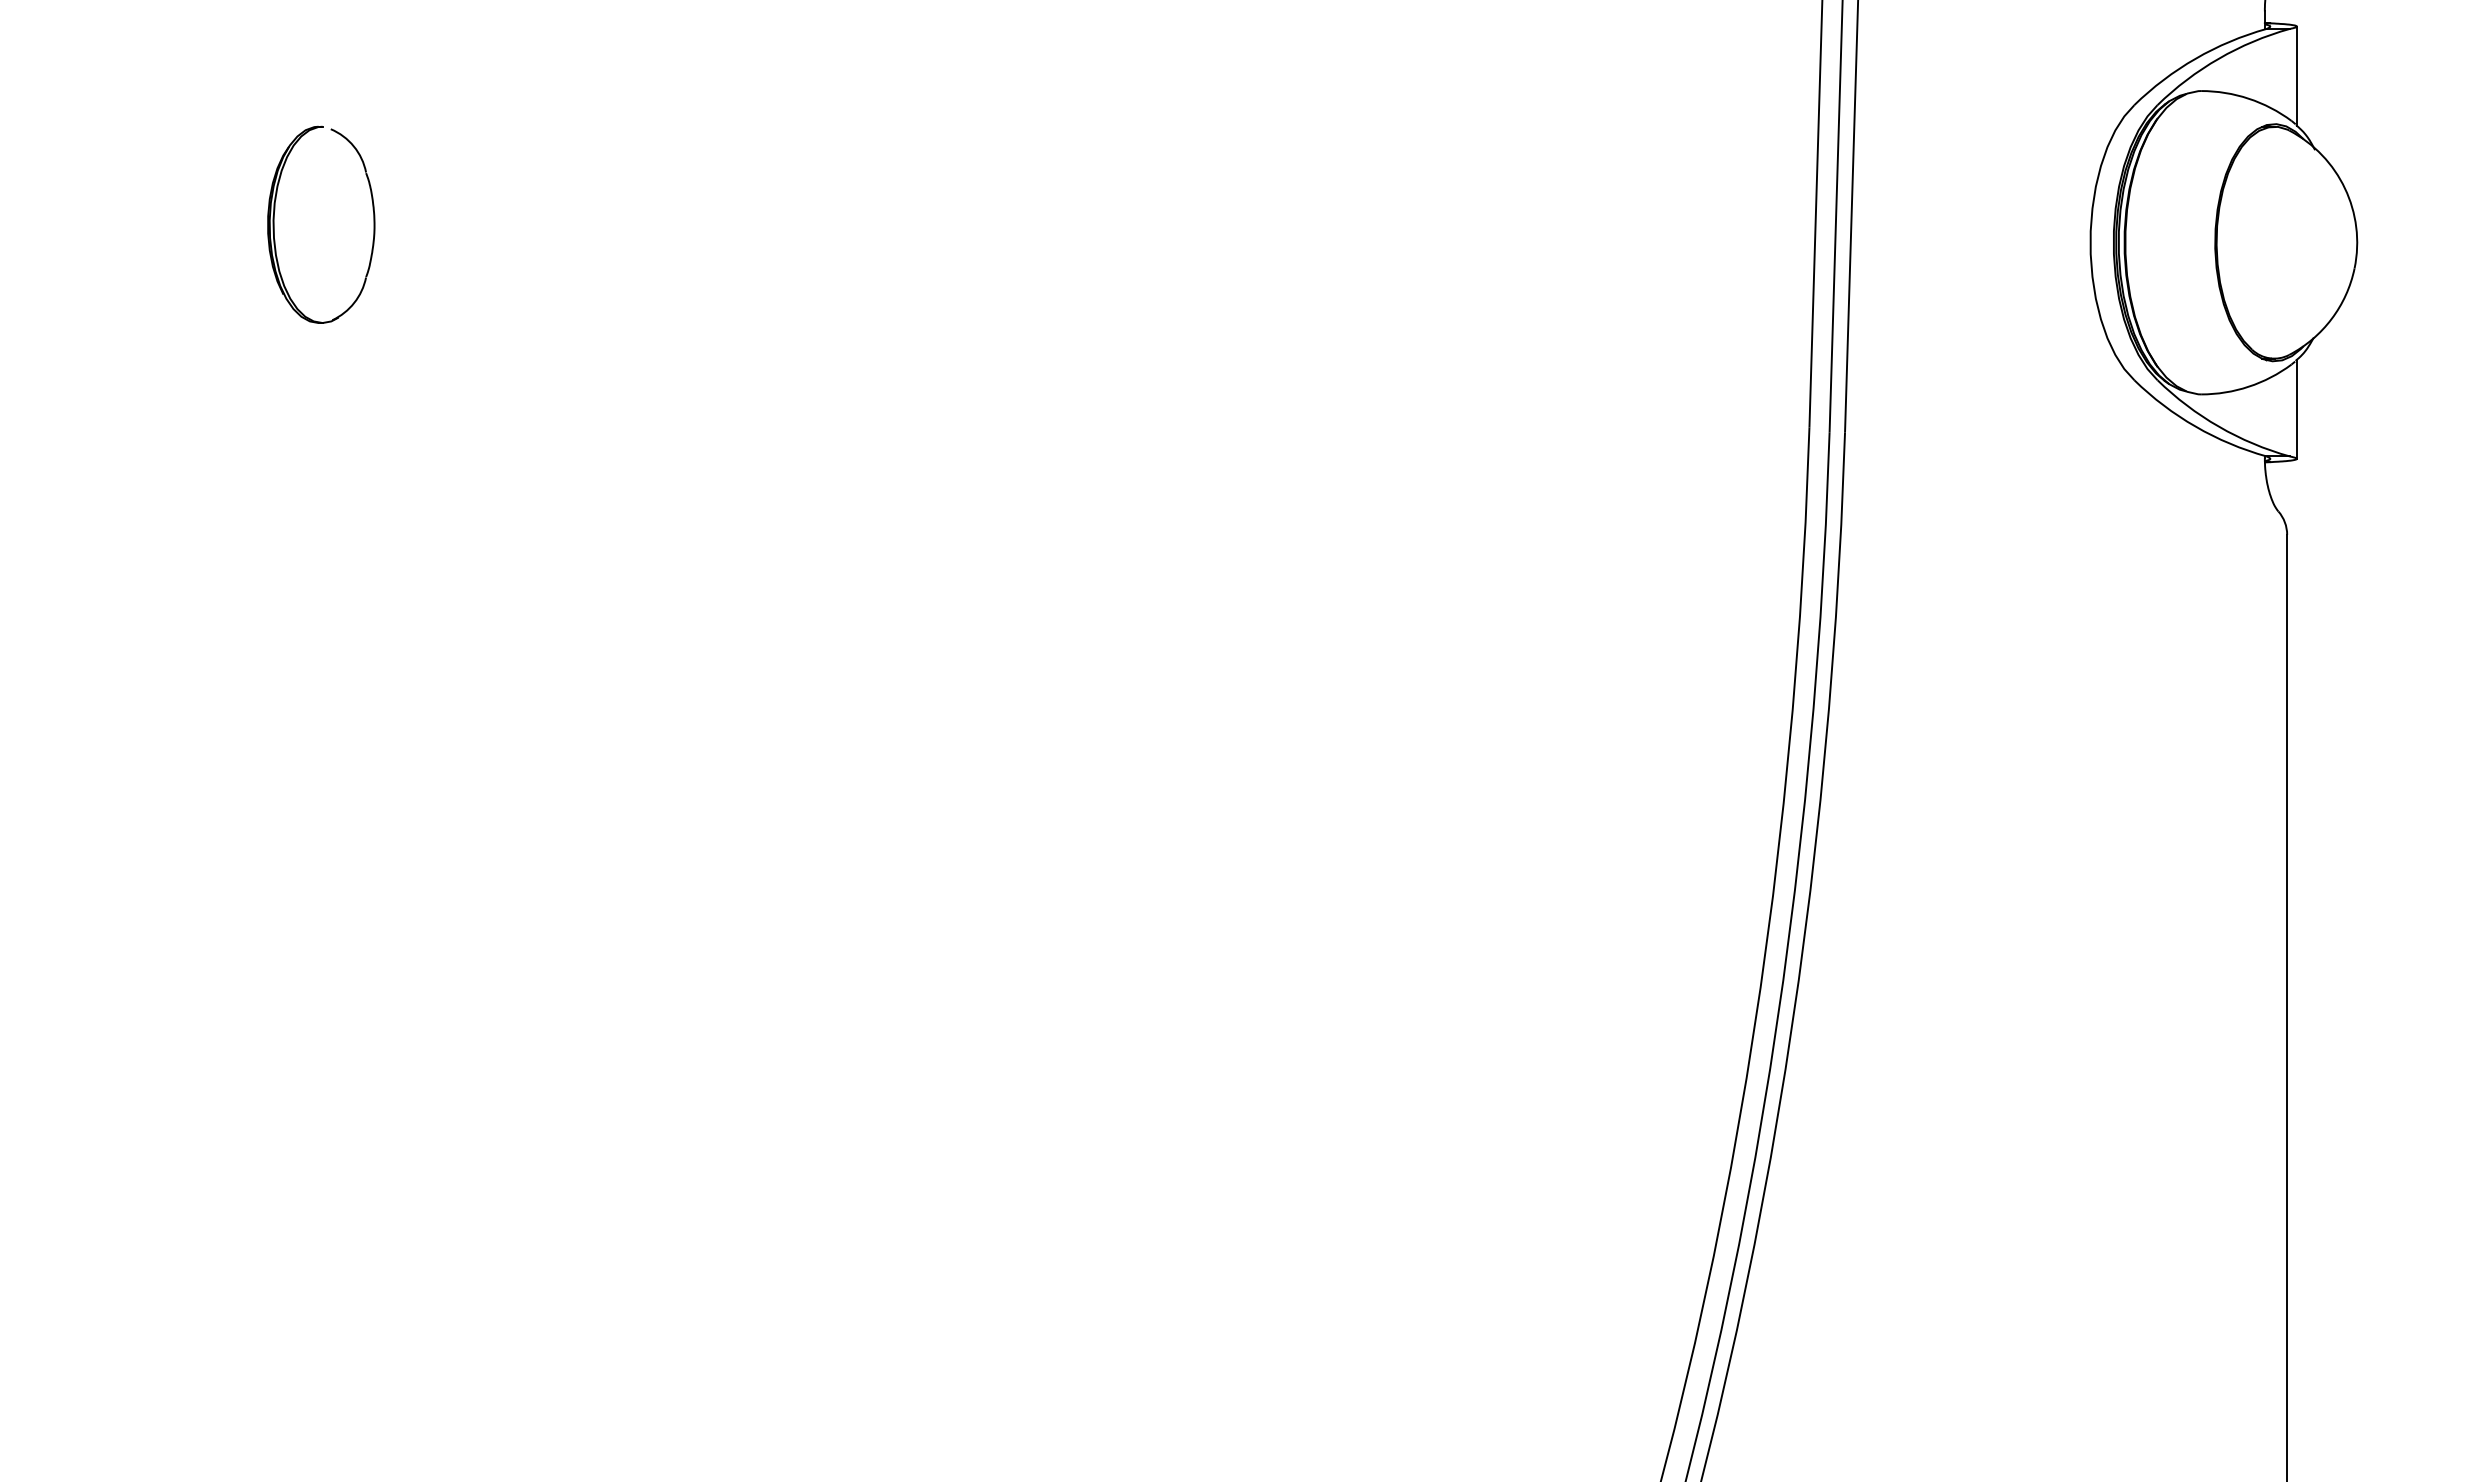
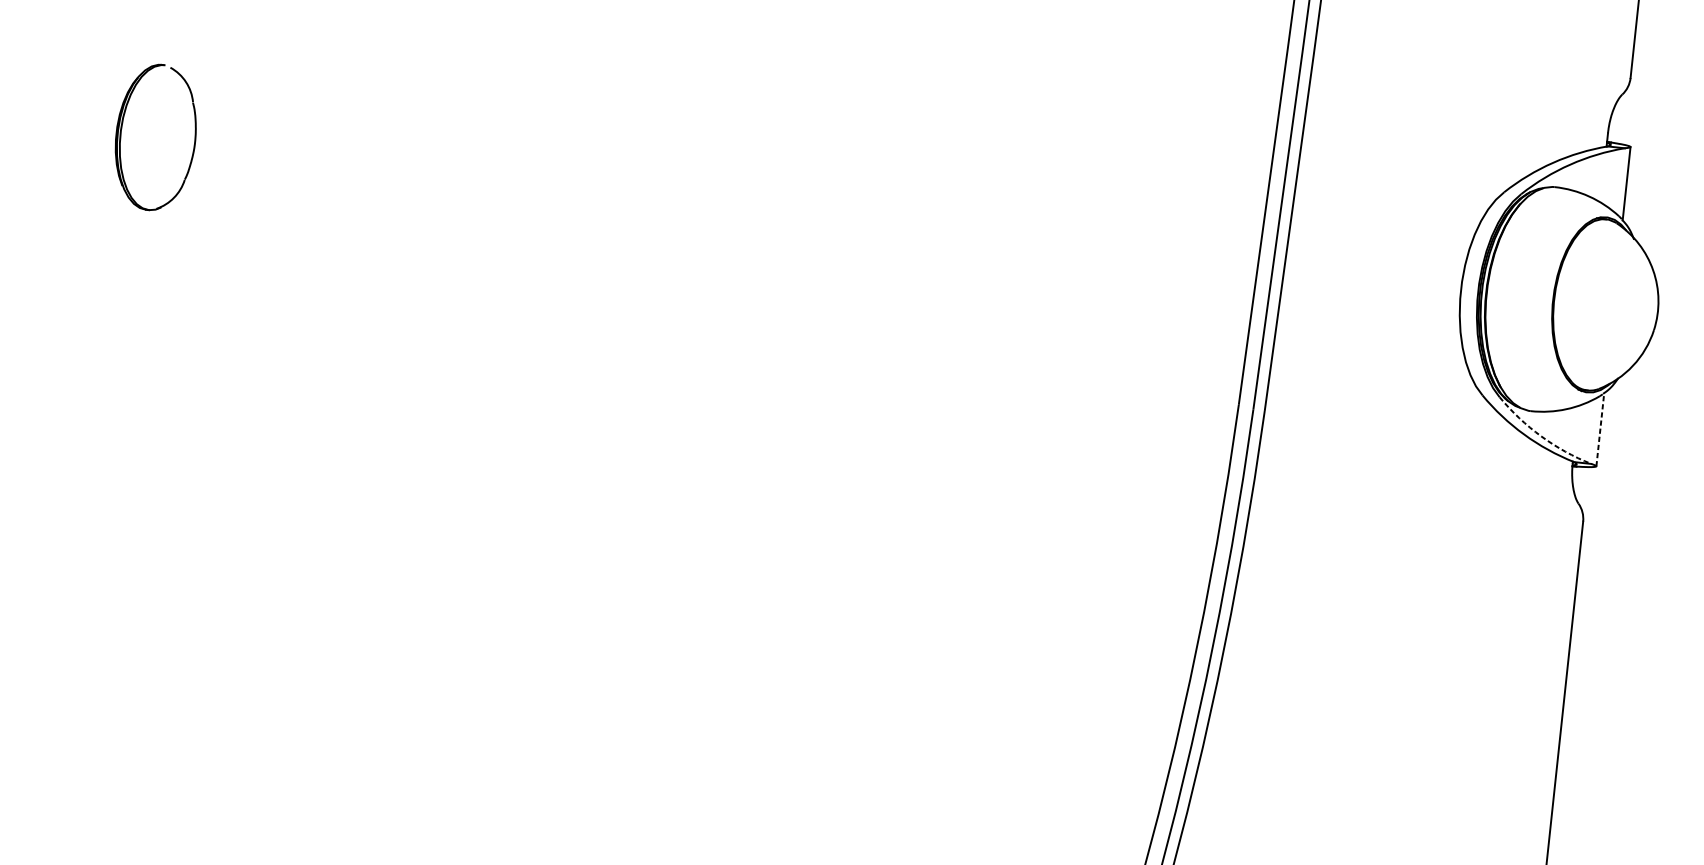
line: (2296, 409) -> (1599, 429), solid -> dashed
arc: (2218, 426) -> (1541, 436), solid -> dashed

